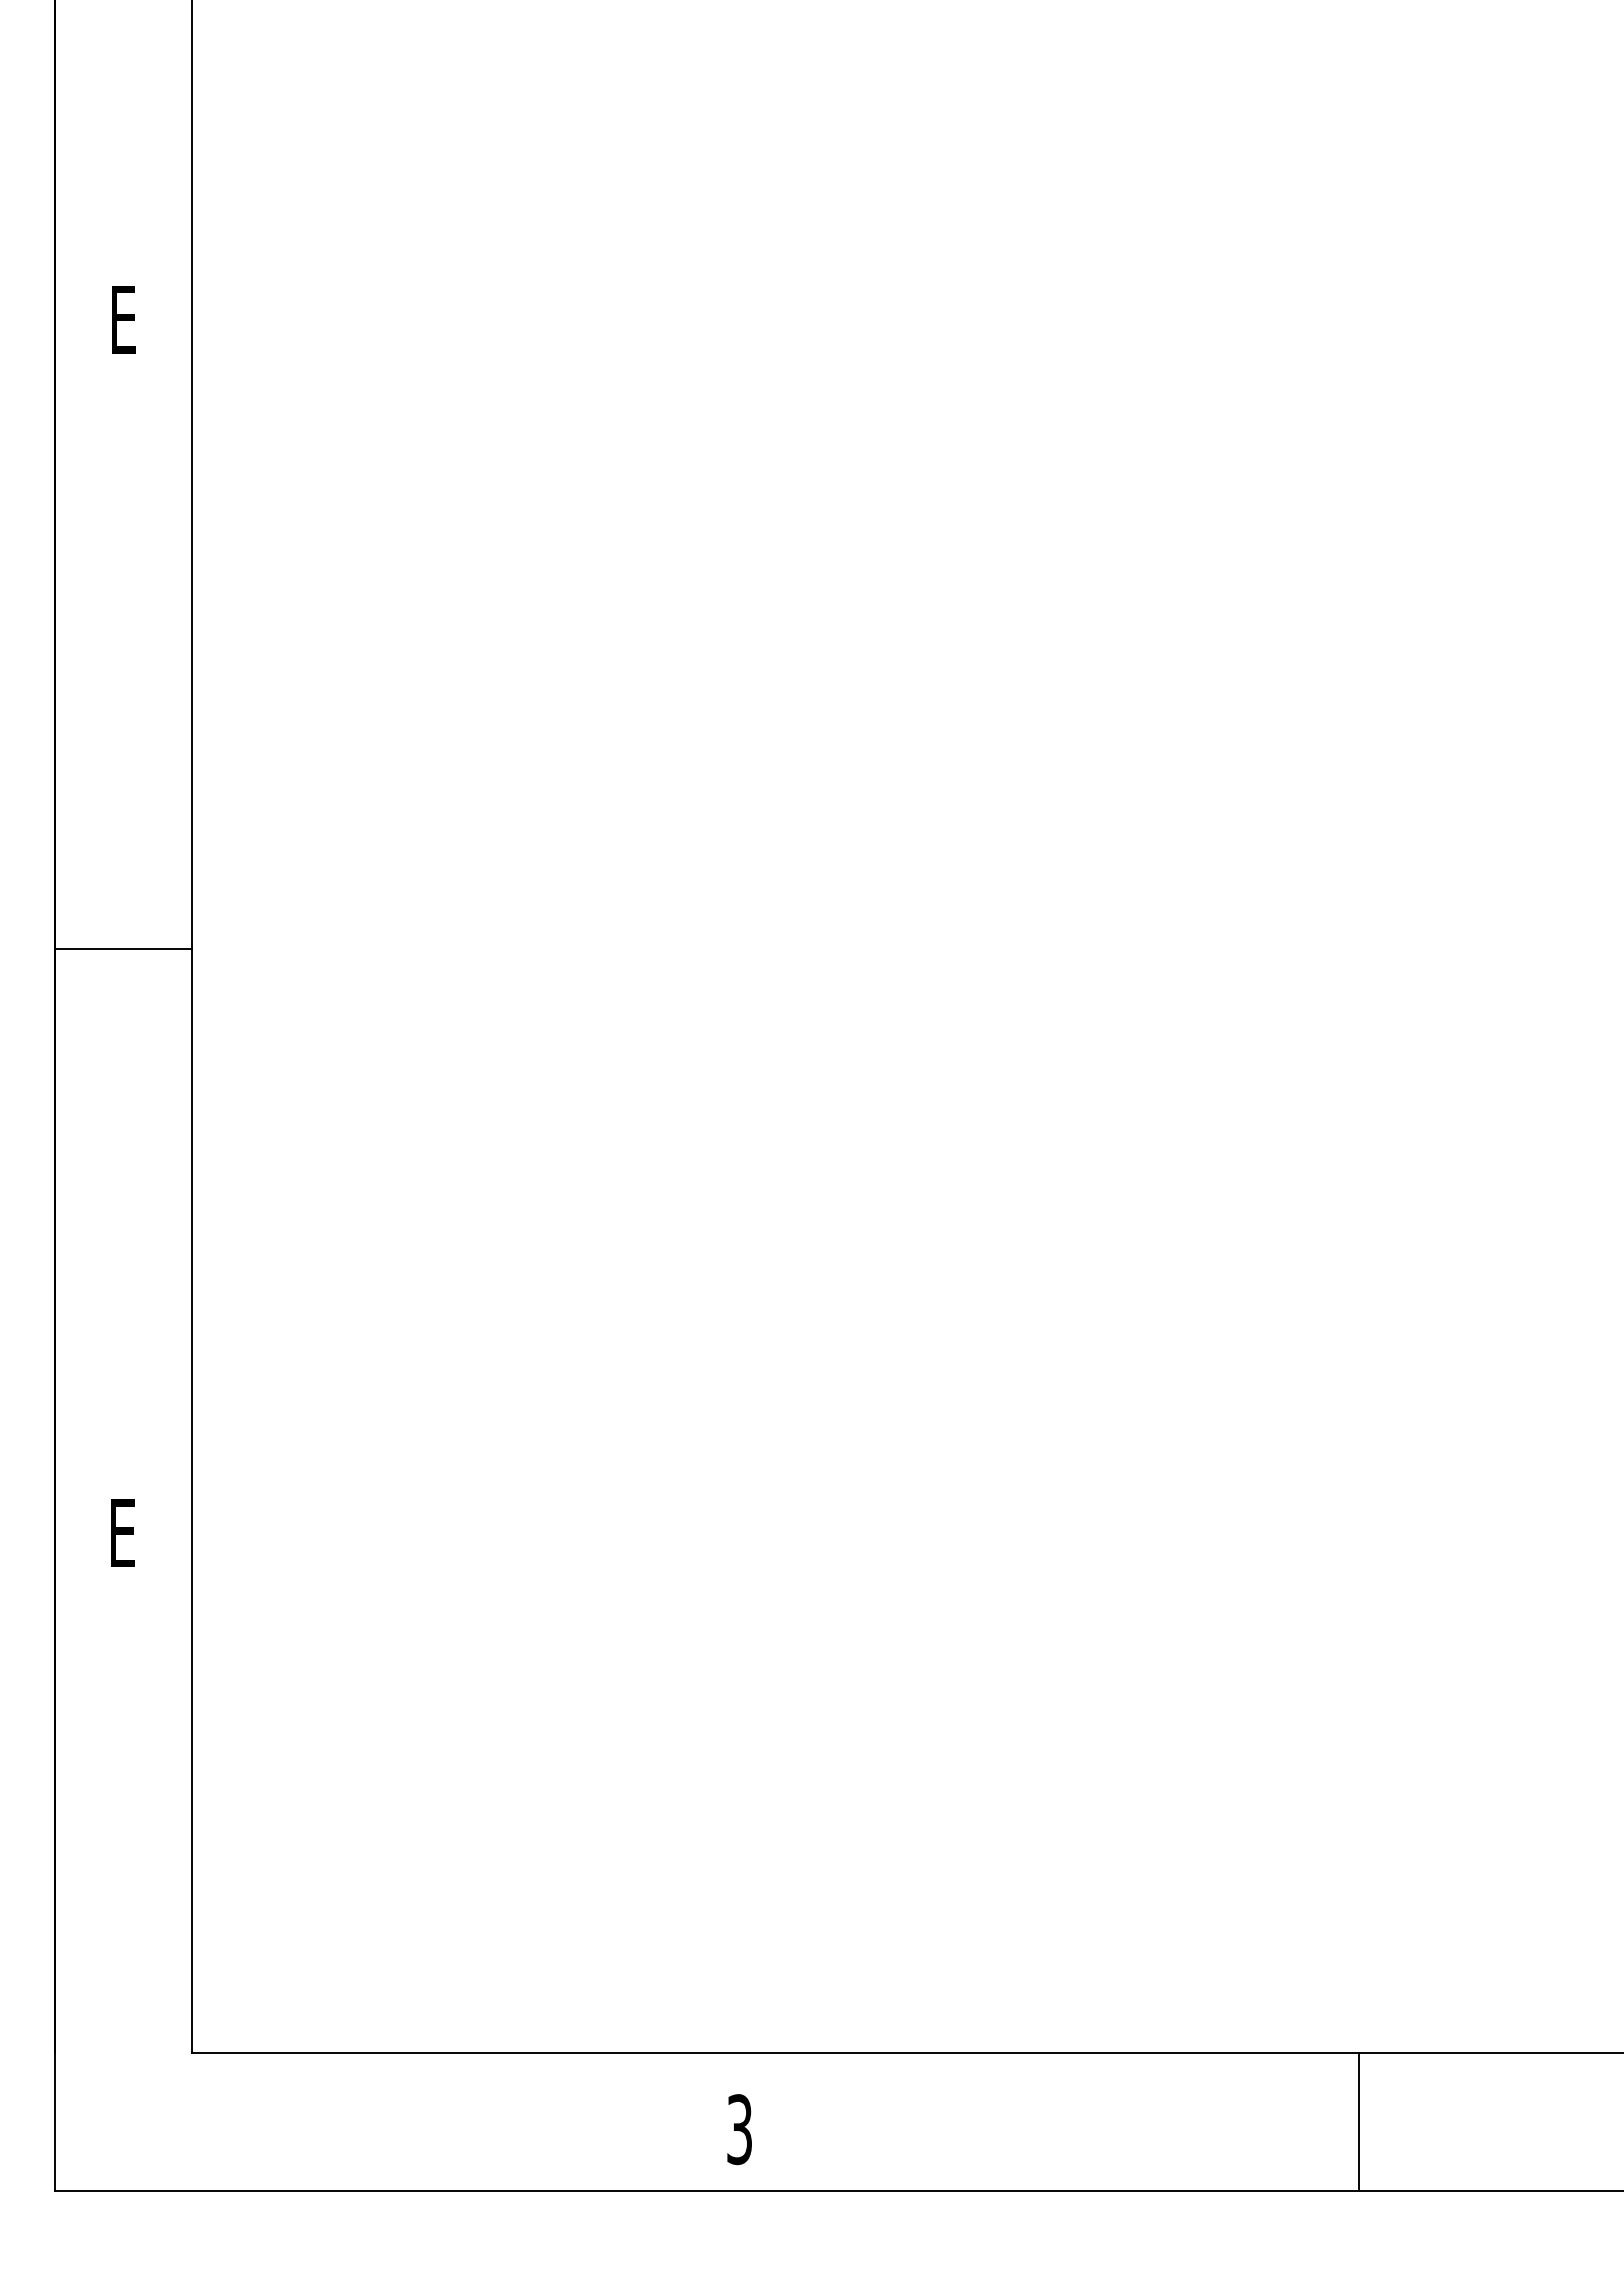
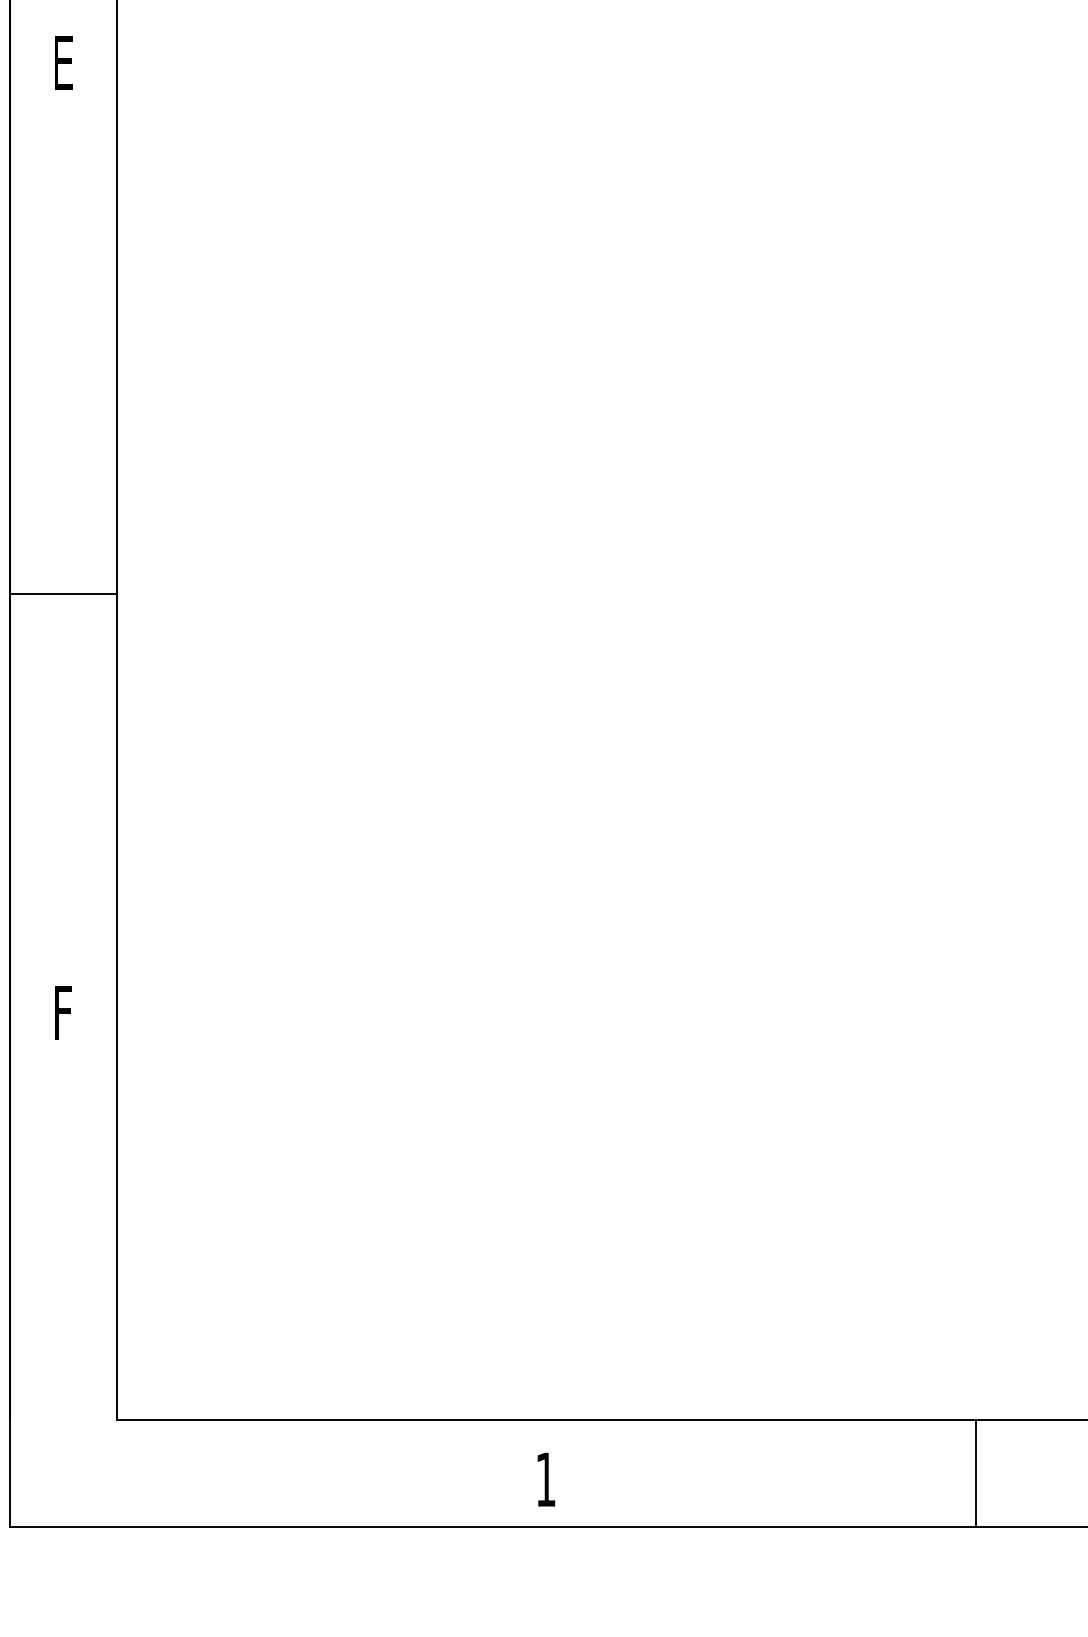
line: (122, 948) -> (62, 593), moved
text: (122, 1532) -> (62, 1012), E -> F
line: (1358, 2121) -> (975, 1473), moved
text: (739, 2129) -> (545, 1479), 3 -> 1

